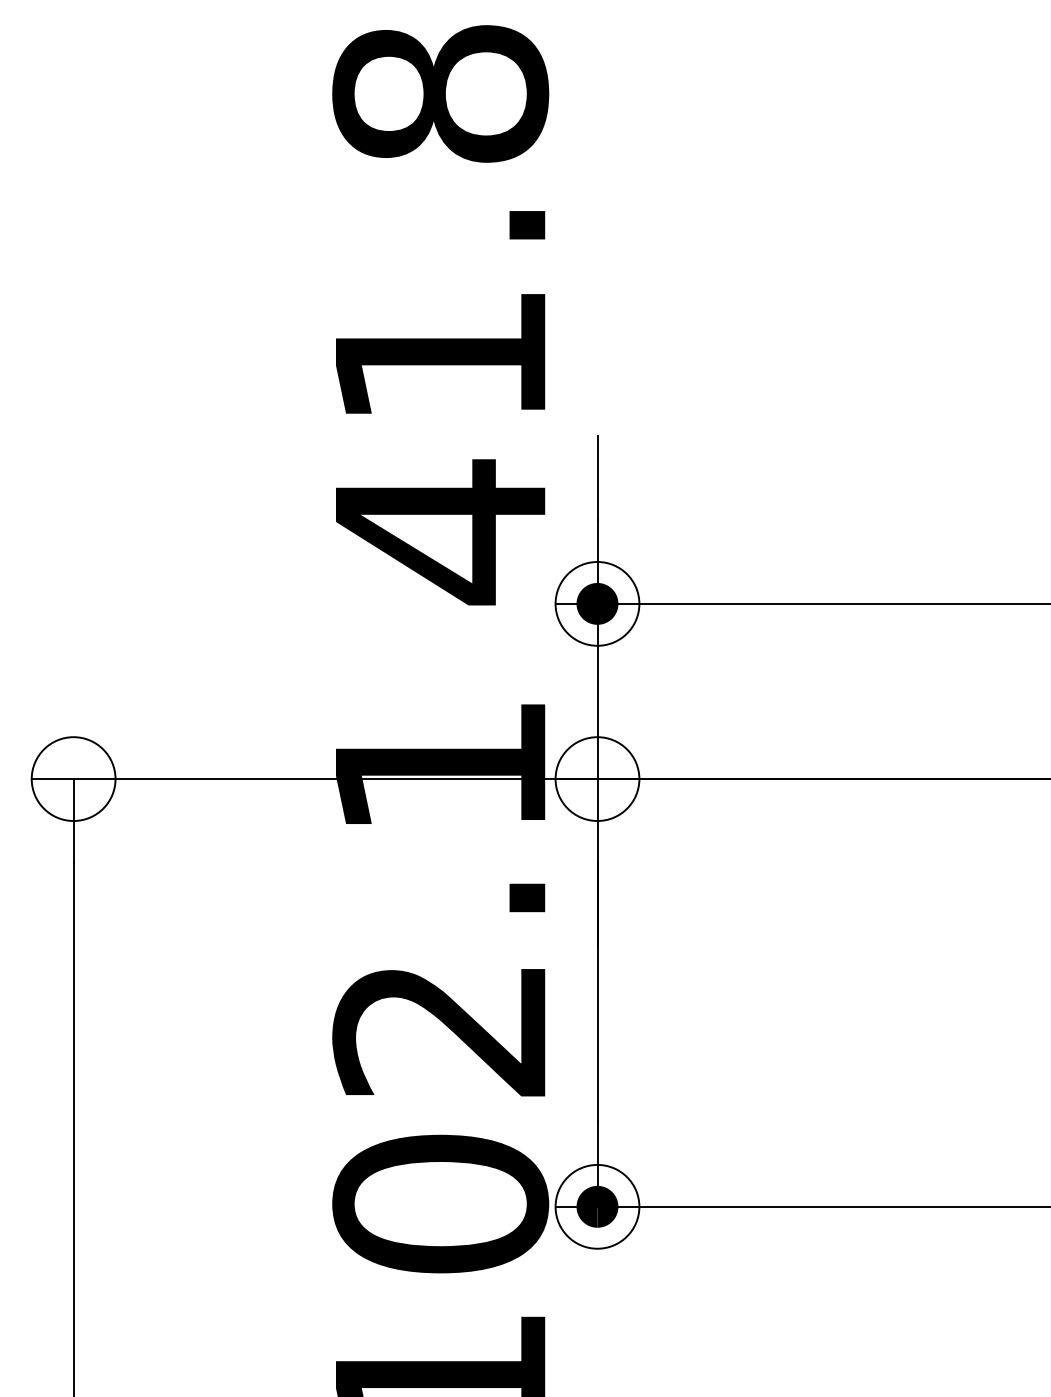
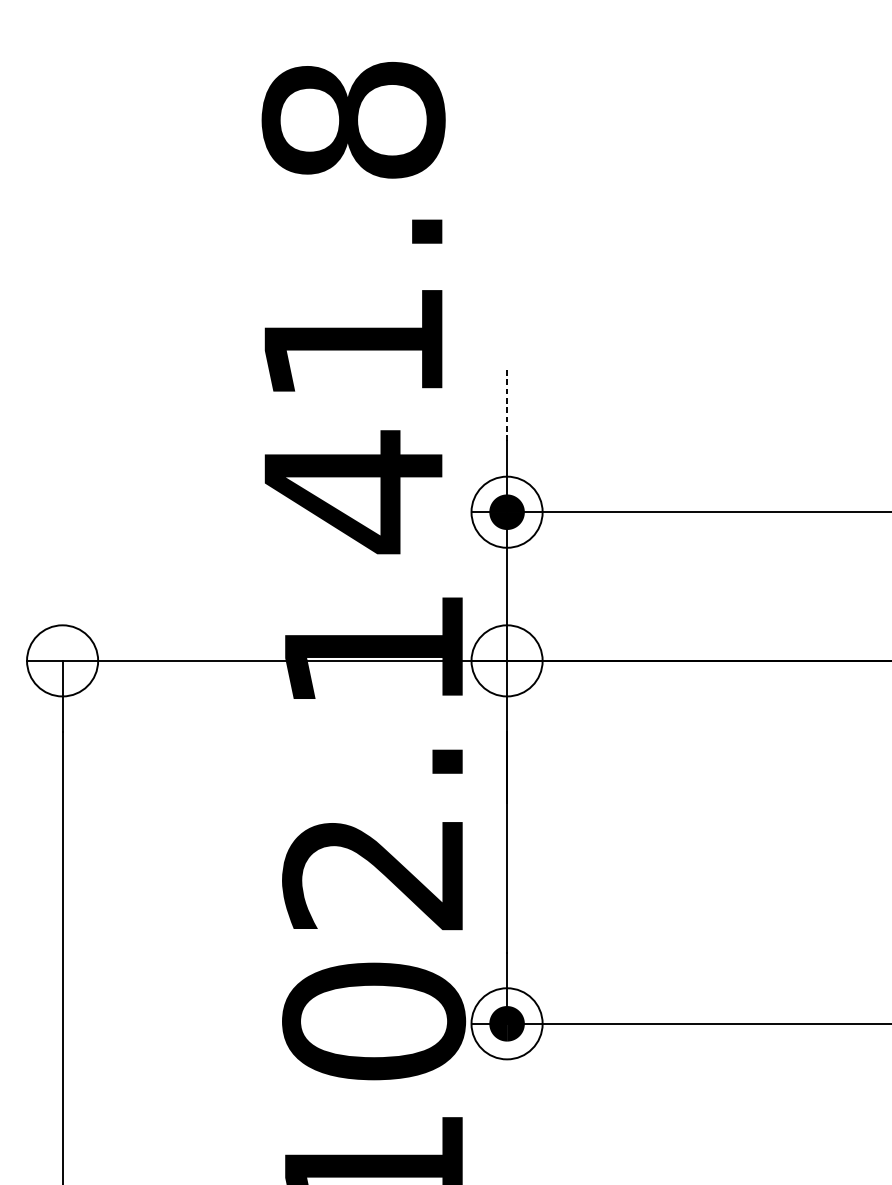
text: (440, 315) -> (353, 308), moved
line: (597, 478) -> (507, 405), solid -> dashed

